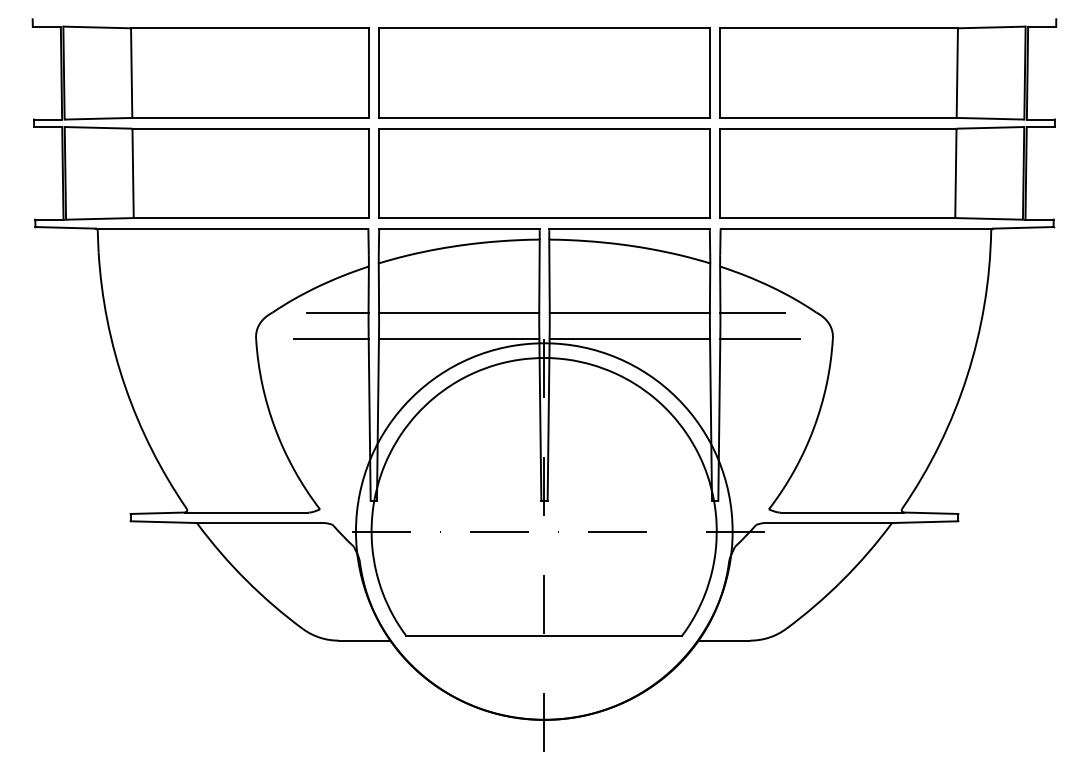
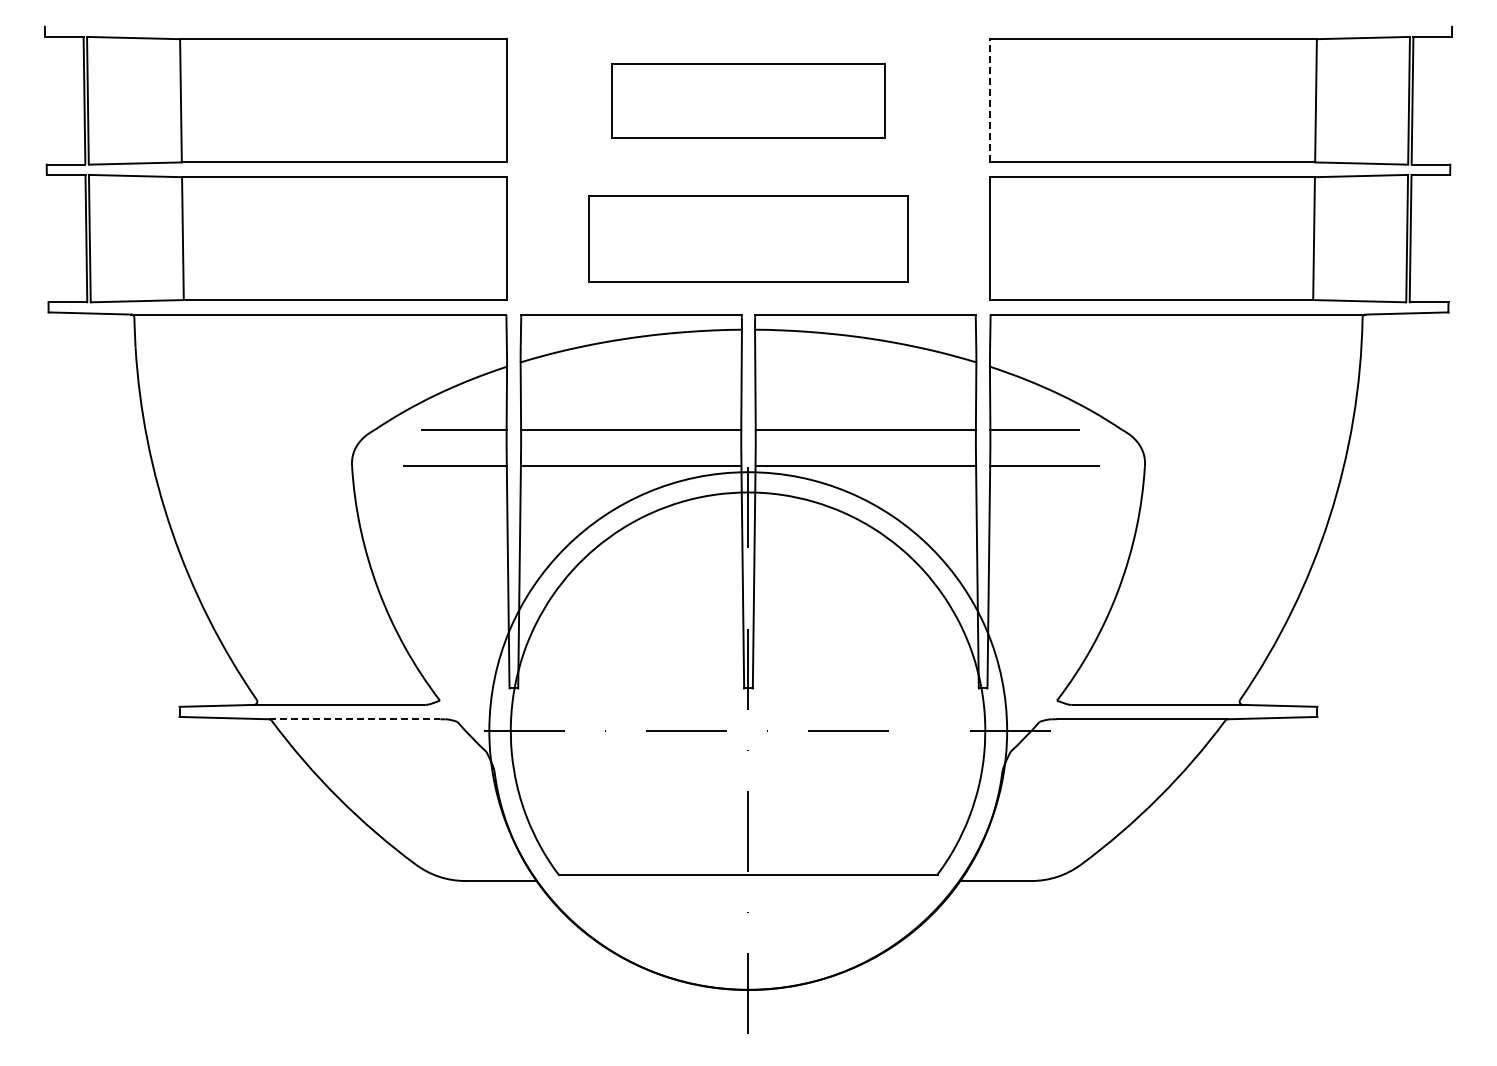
part: (544, 72) -> (748, 100), size x0.6
line: (720, 72) -> (990, 100), solid -> dashed
part: (544, 173) -> (748, 238), size x0.7
line: (257, 523) -> (354, 719), solid -> dashed

